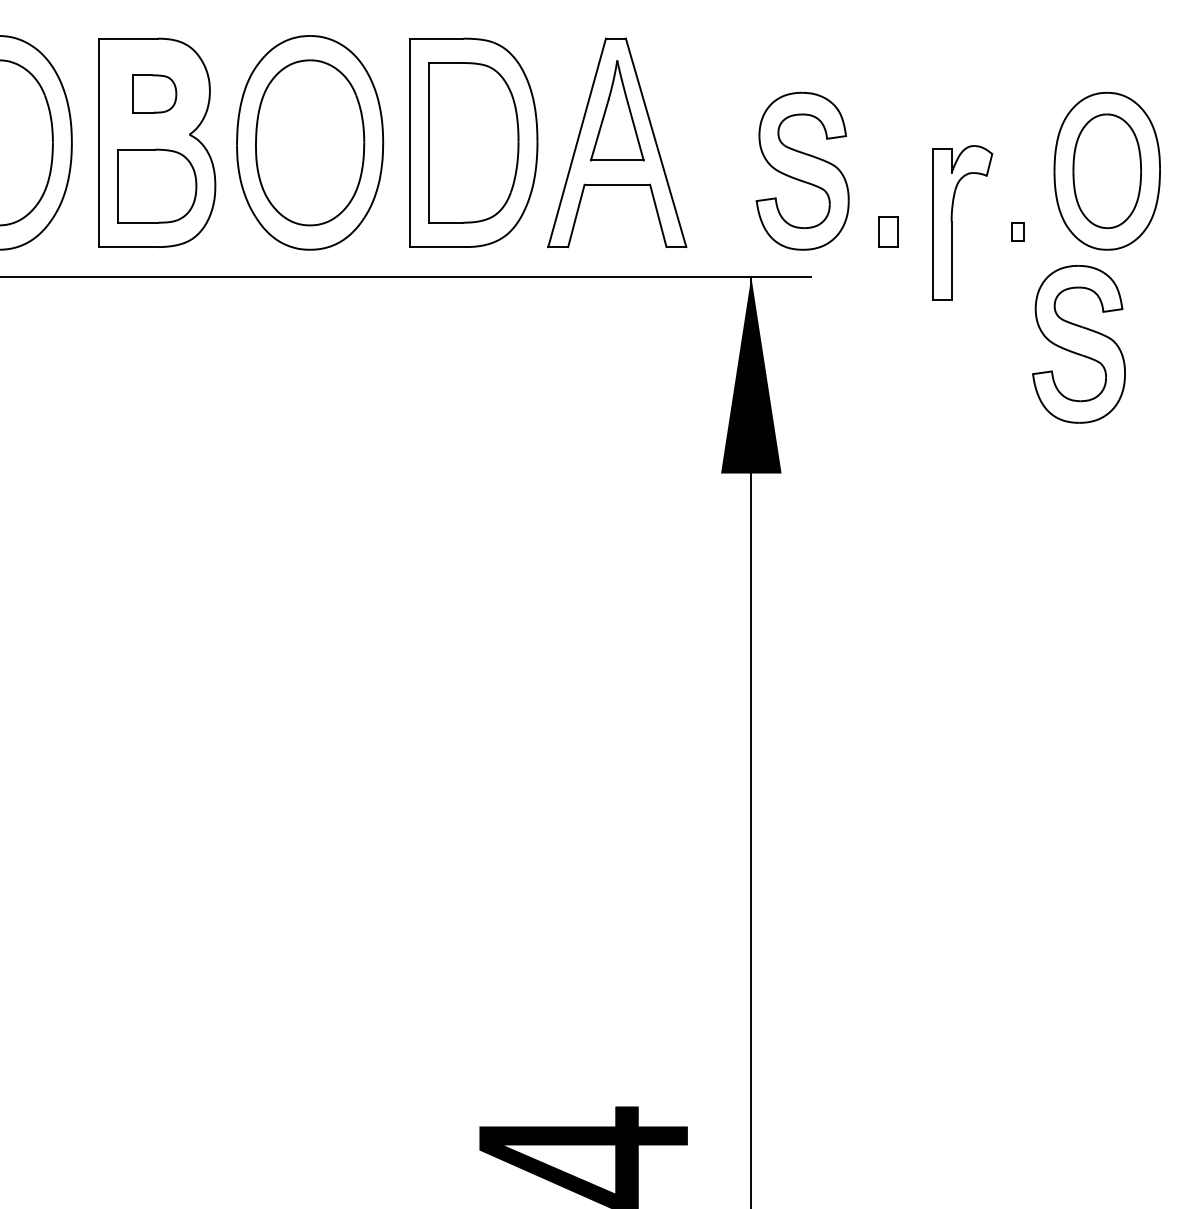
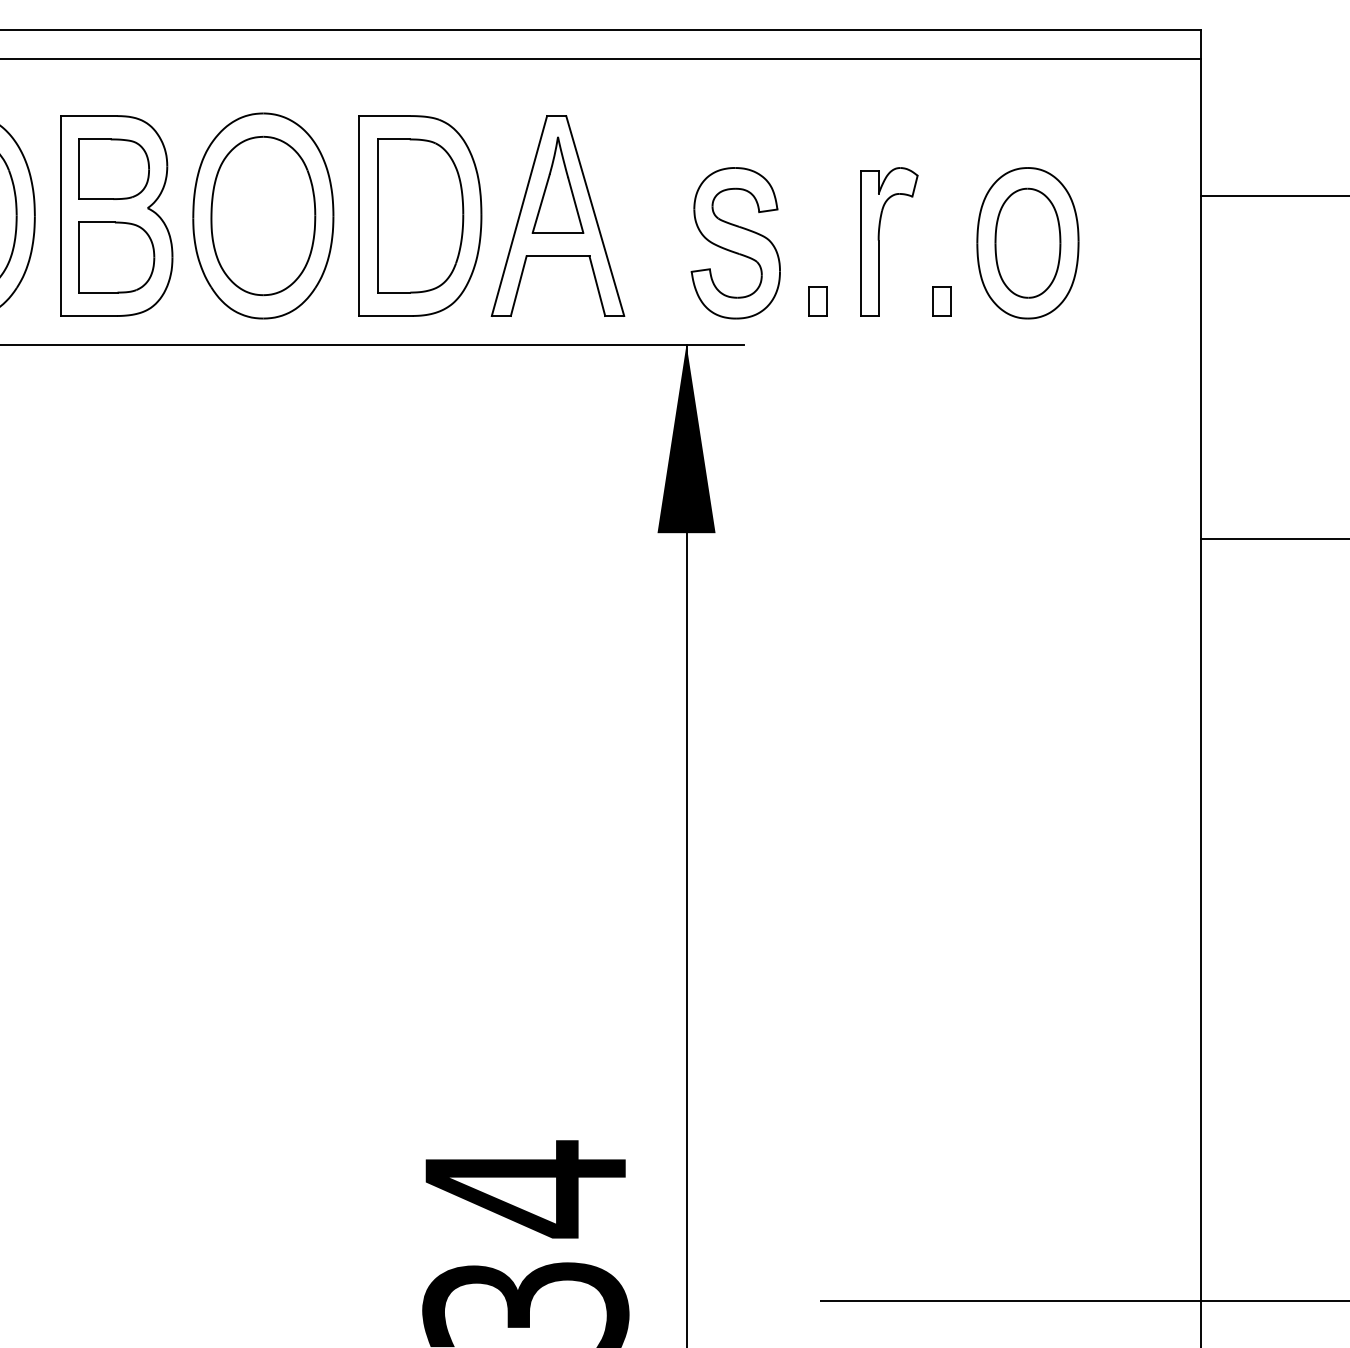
part: (153, 93) -> (113, 168), size x1.67
part: (952, 222) -> (879, 241), moved
part: (1017, 231) -> (941, 301), size x1.67
part: (1078, 344) -> (1000, 409), removed

